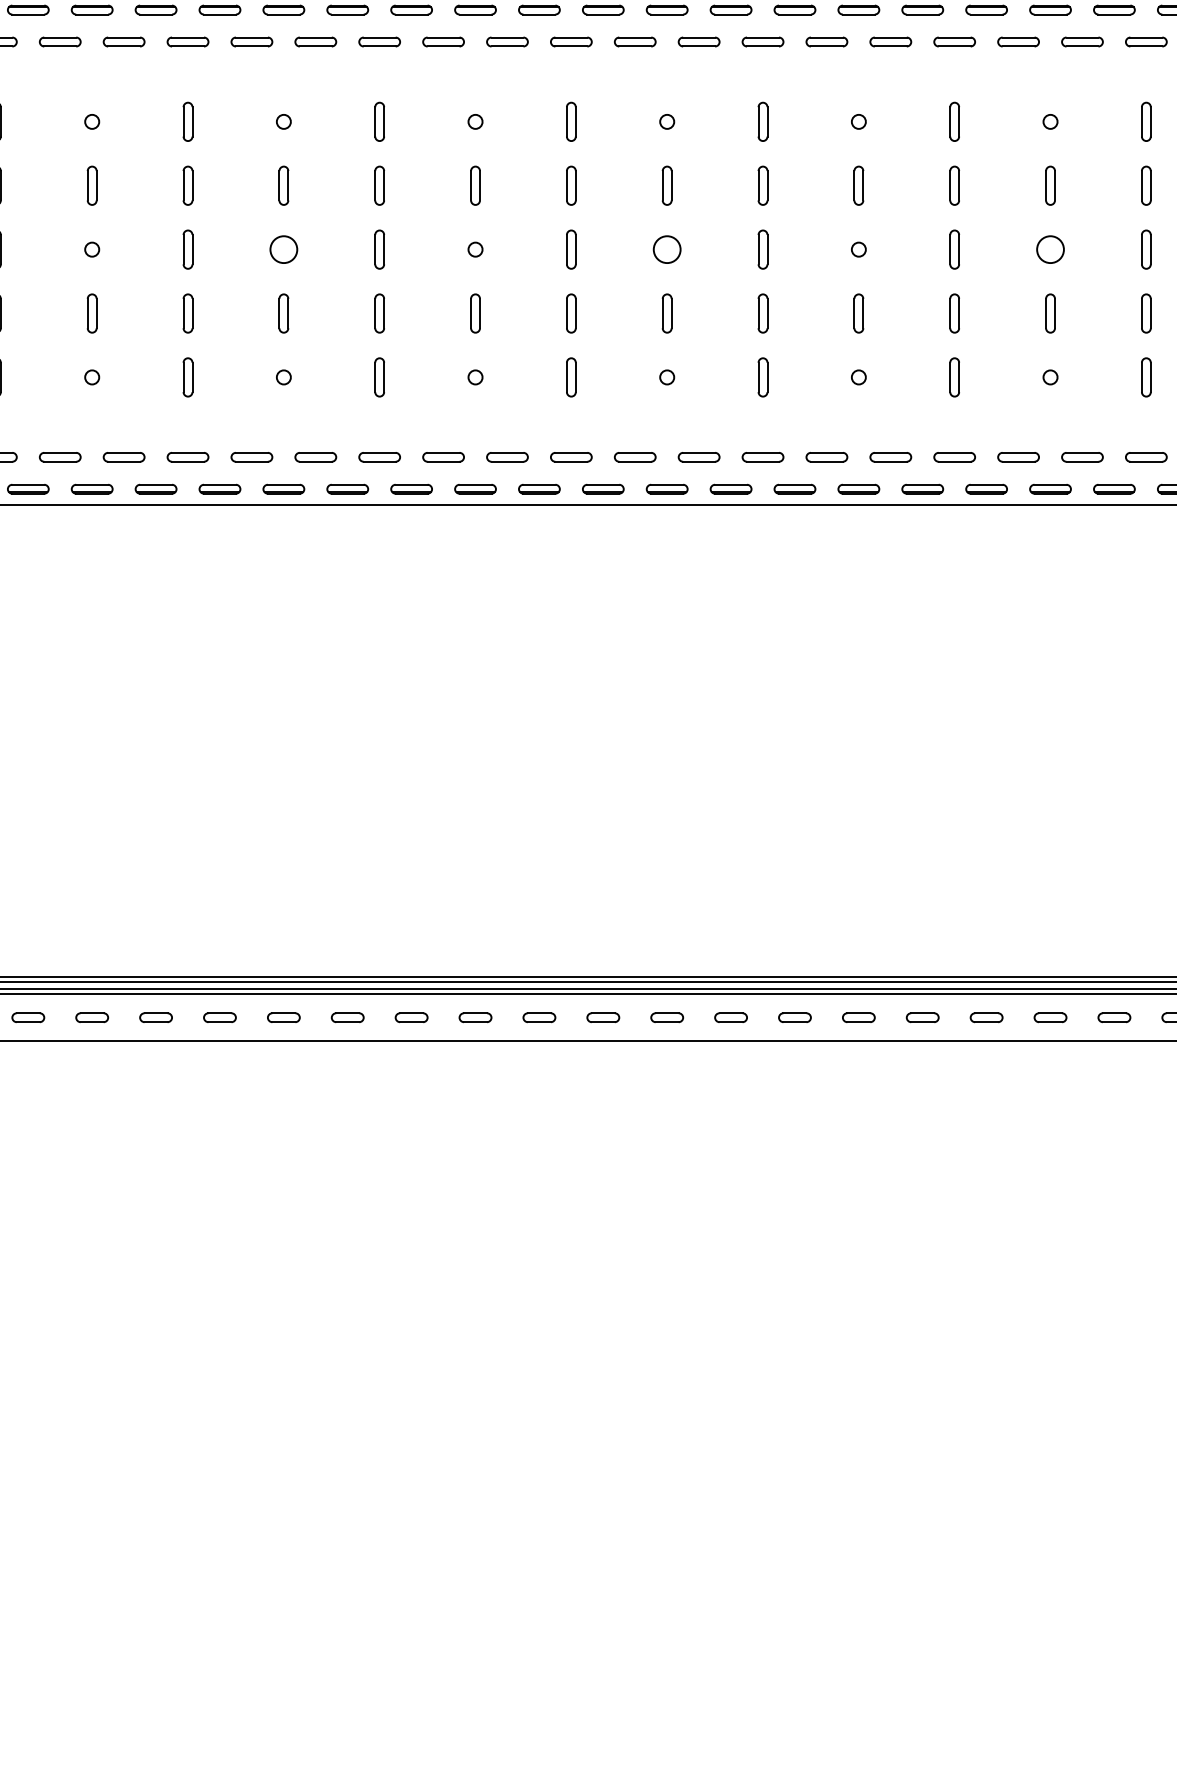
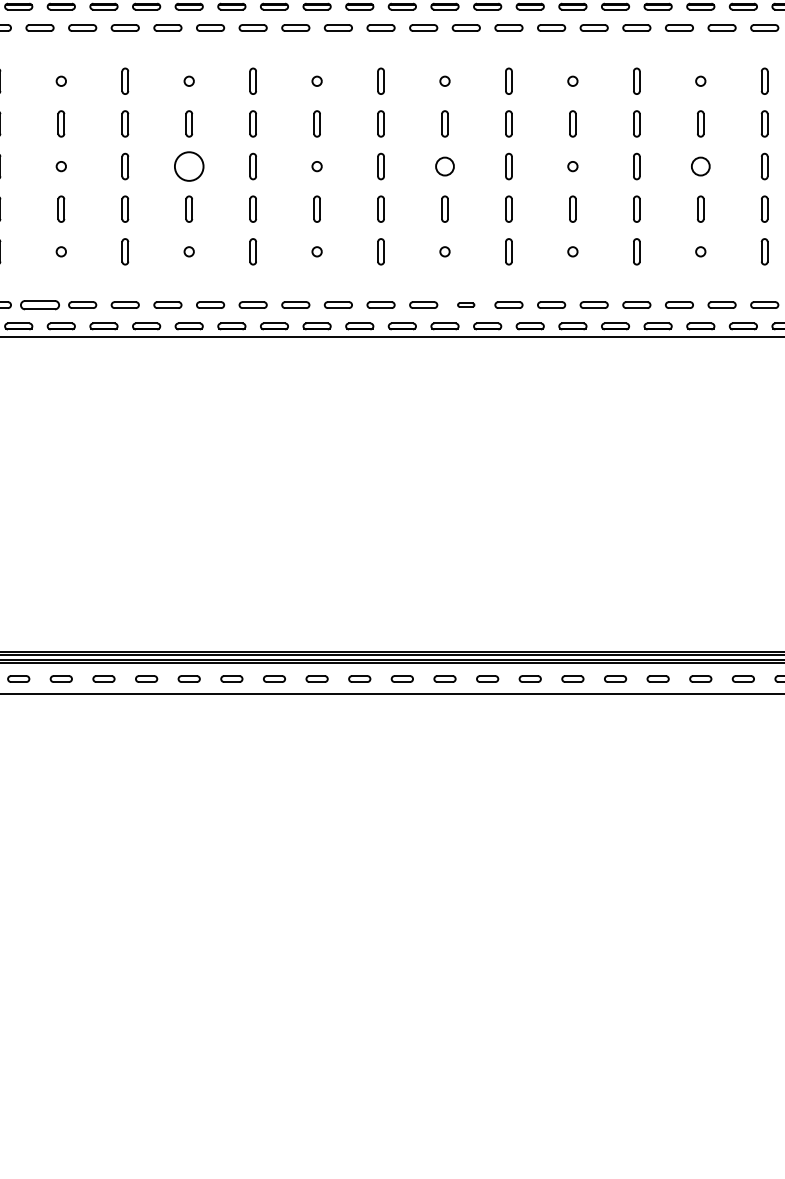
circle: (284, 249) -> (189, 166), size x1.6
part: (59, 456) -> (39, 304), size x1.4
part: (697, 456) -> (465, 304), size x0.6

